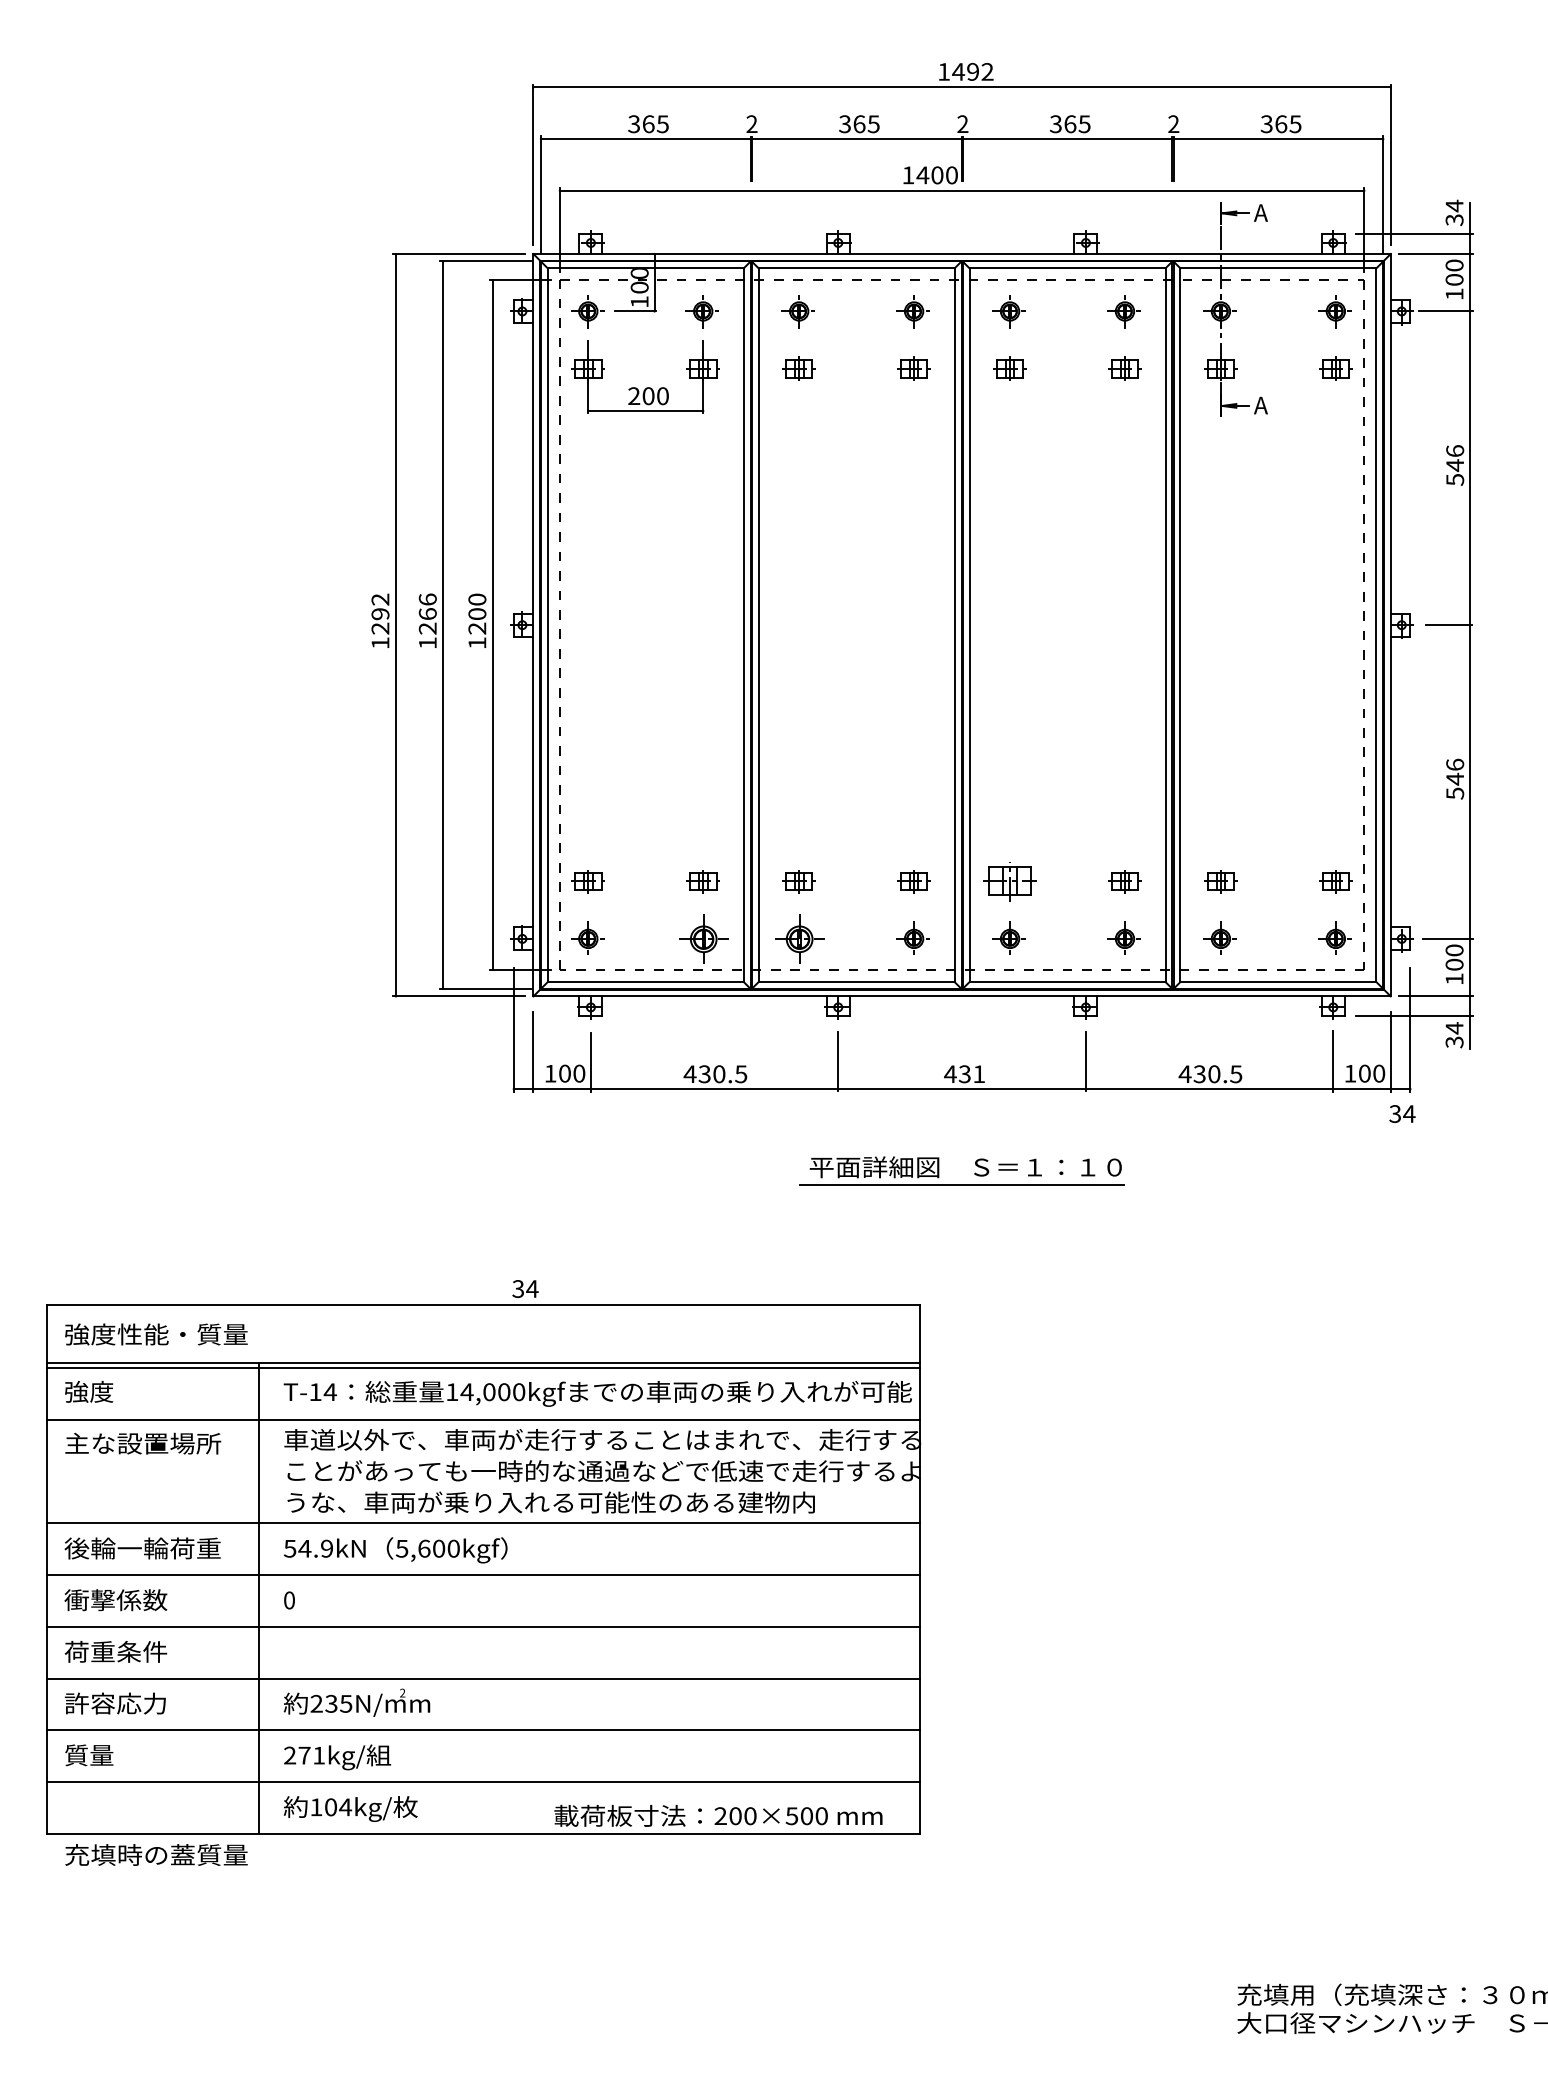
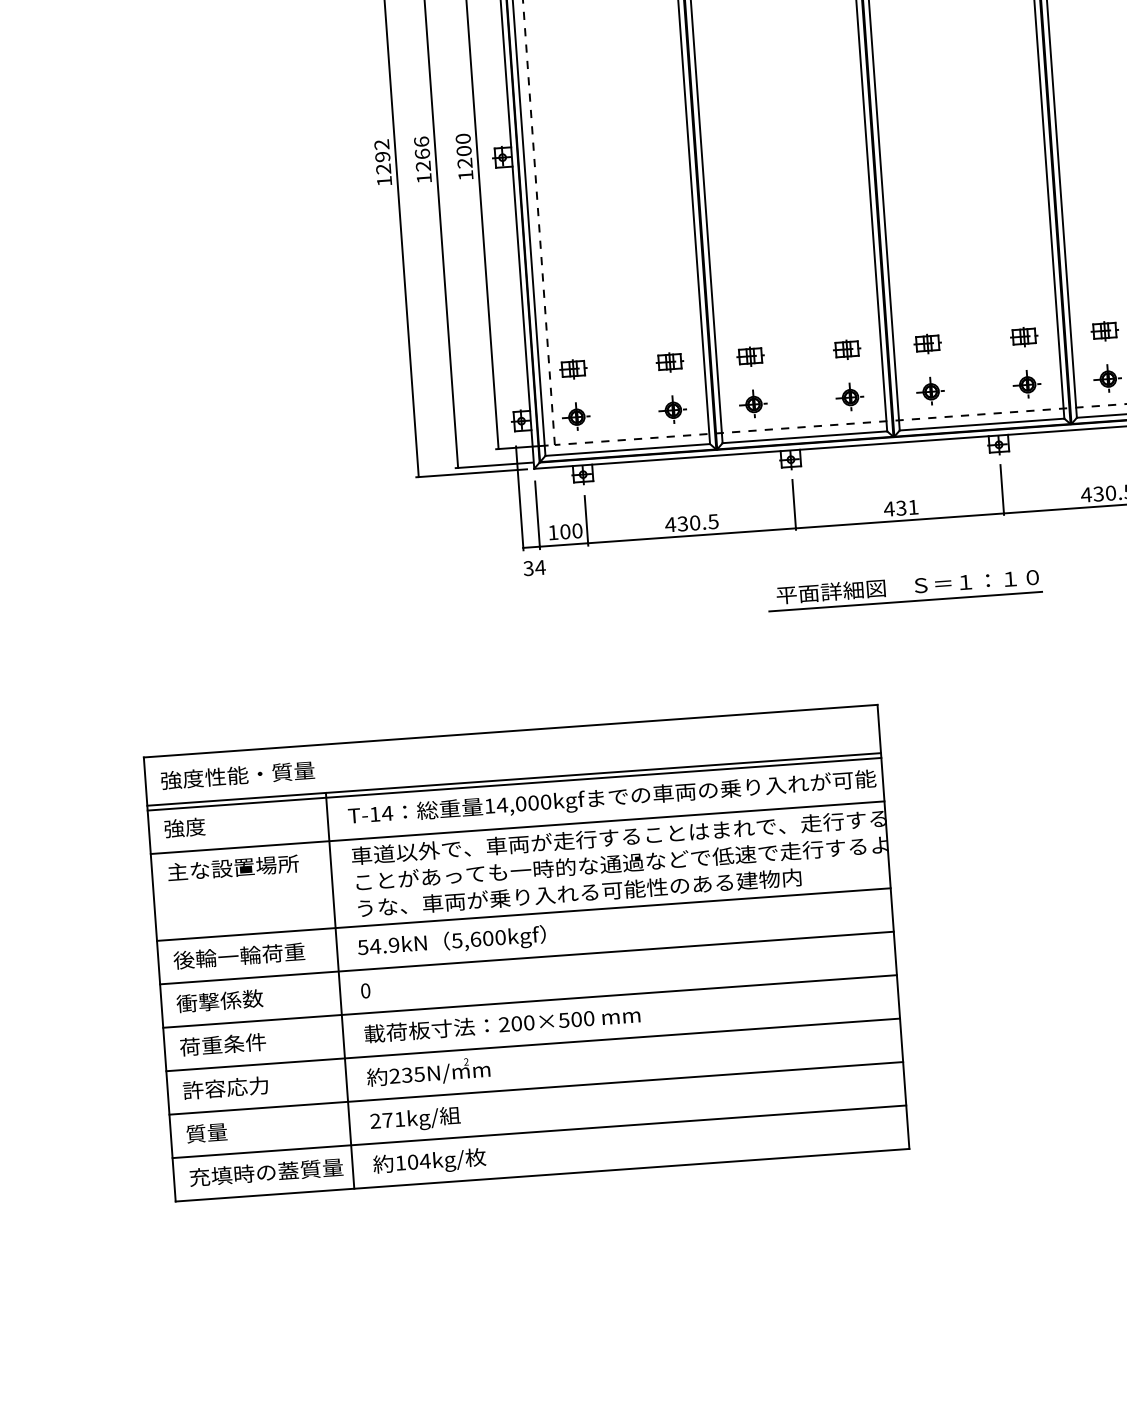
part: (1009, 881) -> (927, 343), size x0.62
part: (701, 937) -> (671, 409), size x0.71
part: (797, 937) -> (752, 403), size x0.71
text: (525, 1288) -> (534, 567), moved
text: (718, 1815) -> (502, 1024), moved
text: (156, 1854) -> (266, 1172), moved

